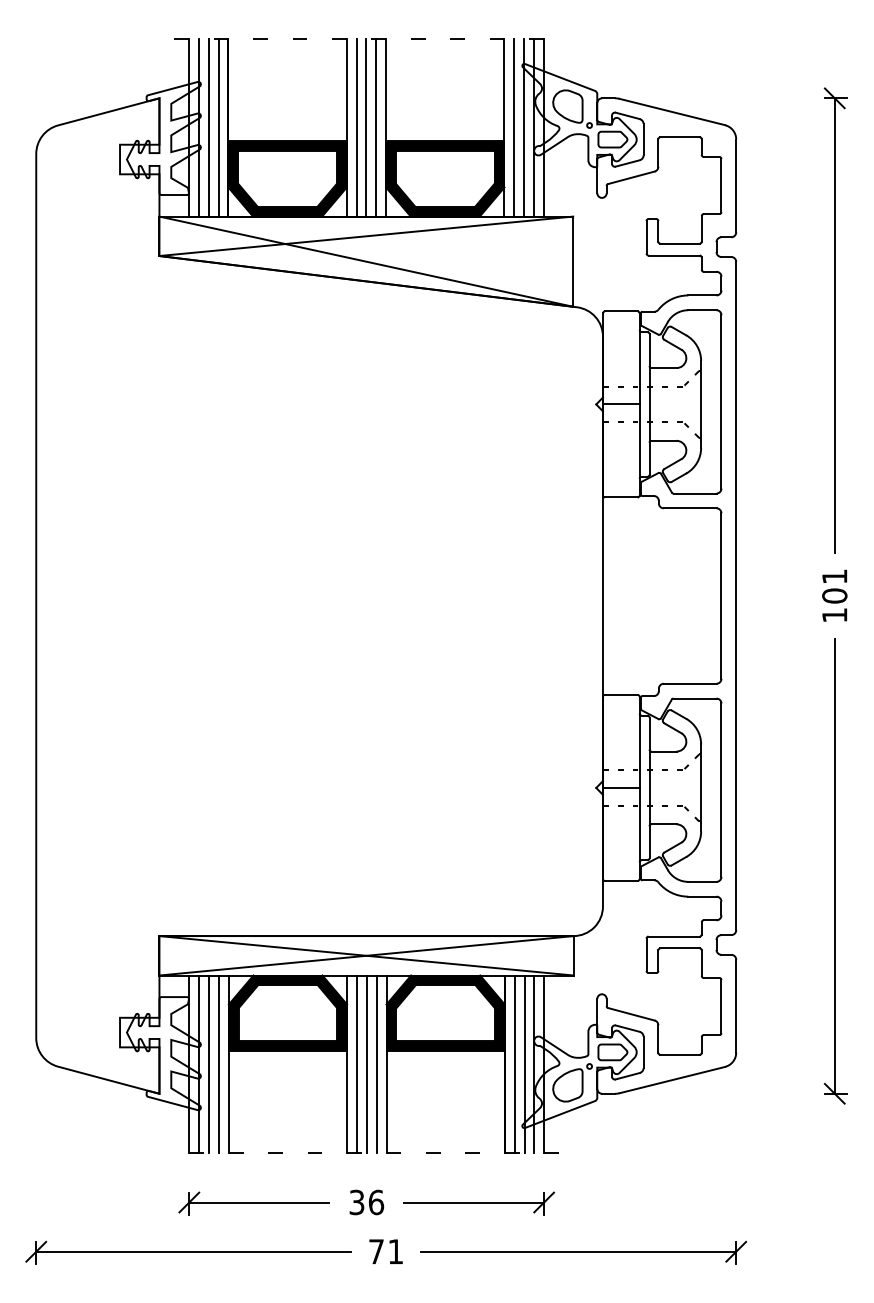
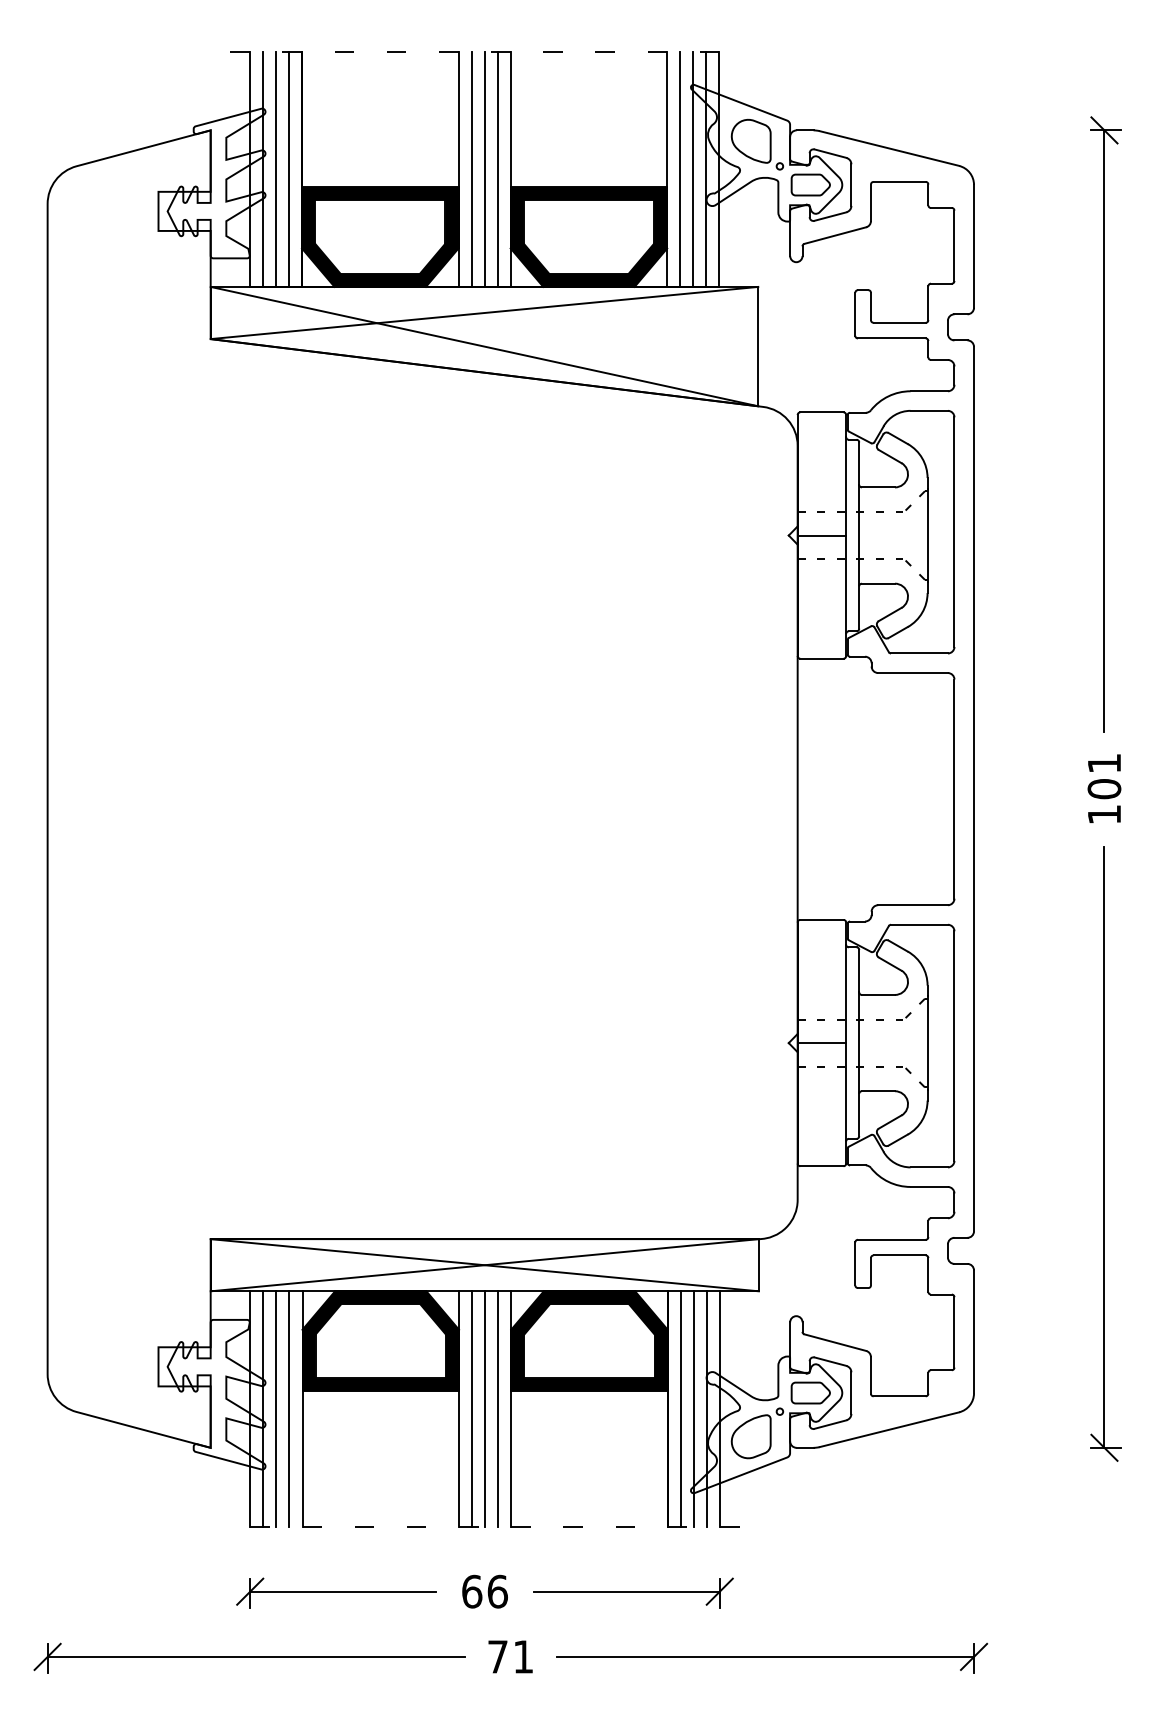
text: (357, 1202) -> (472, 1591), 36 -> 66

